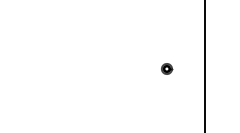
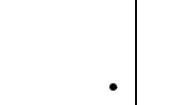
part: (167, 68) -> (113, 86), moved

